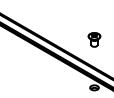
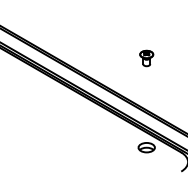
part: (94, 39) -> (146, 57), size x0.6

